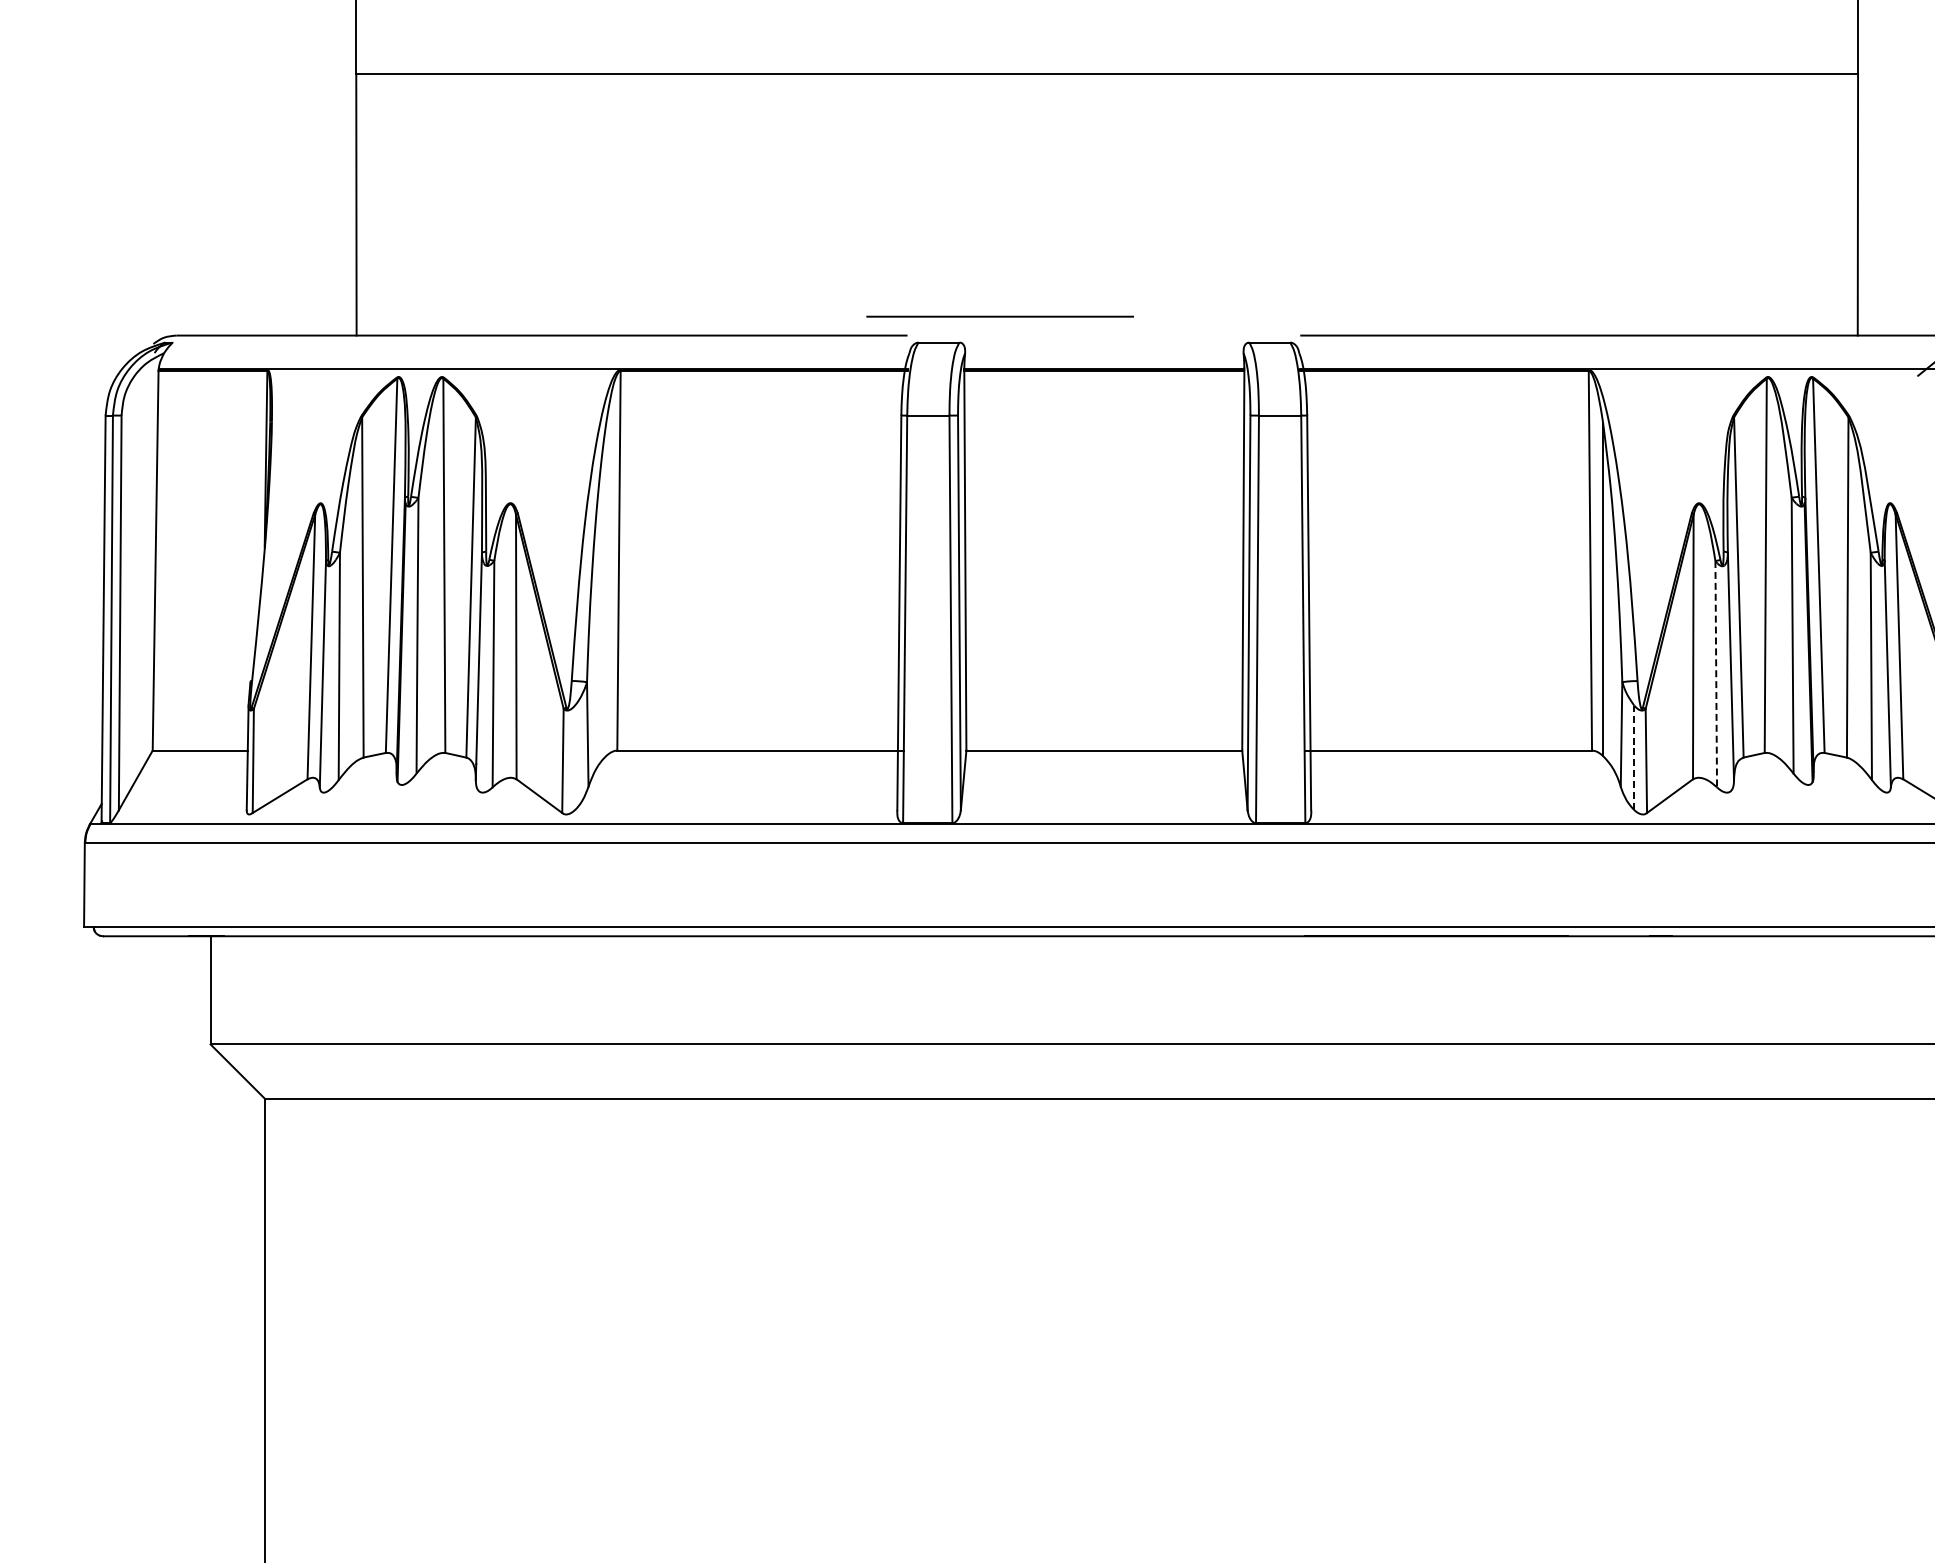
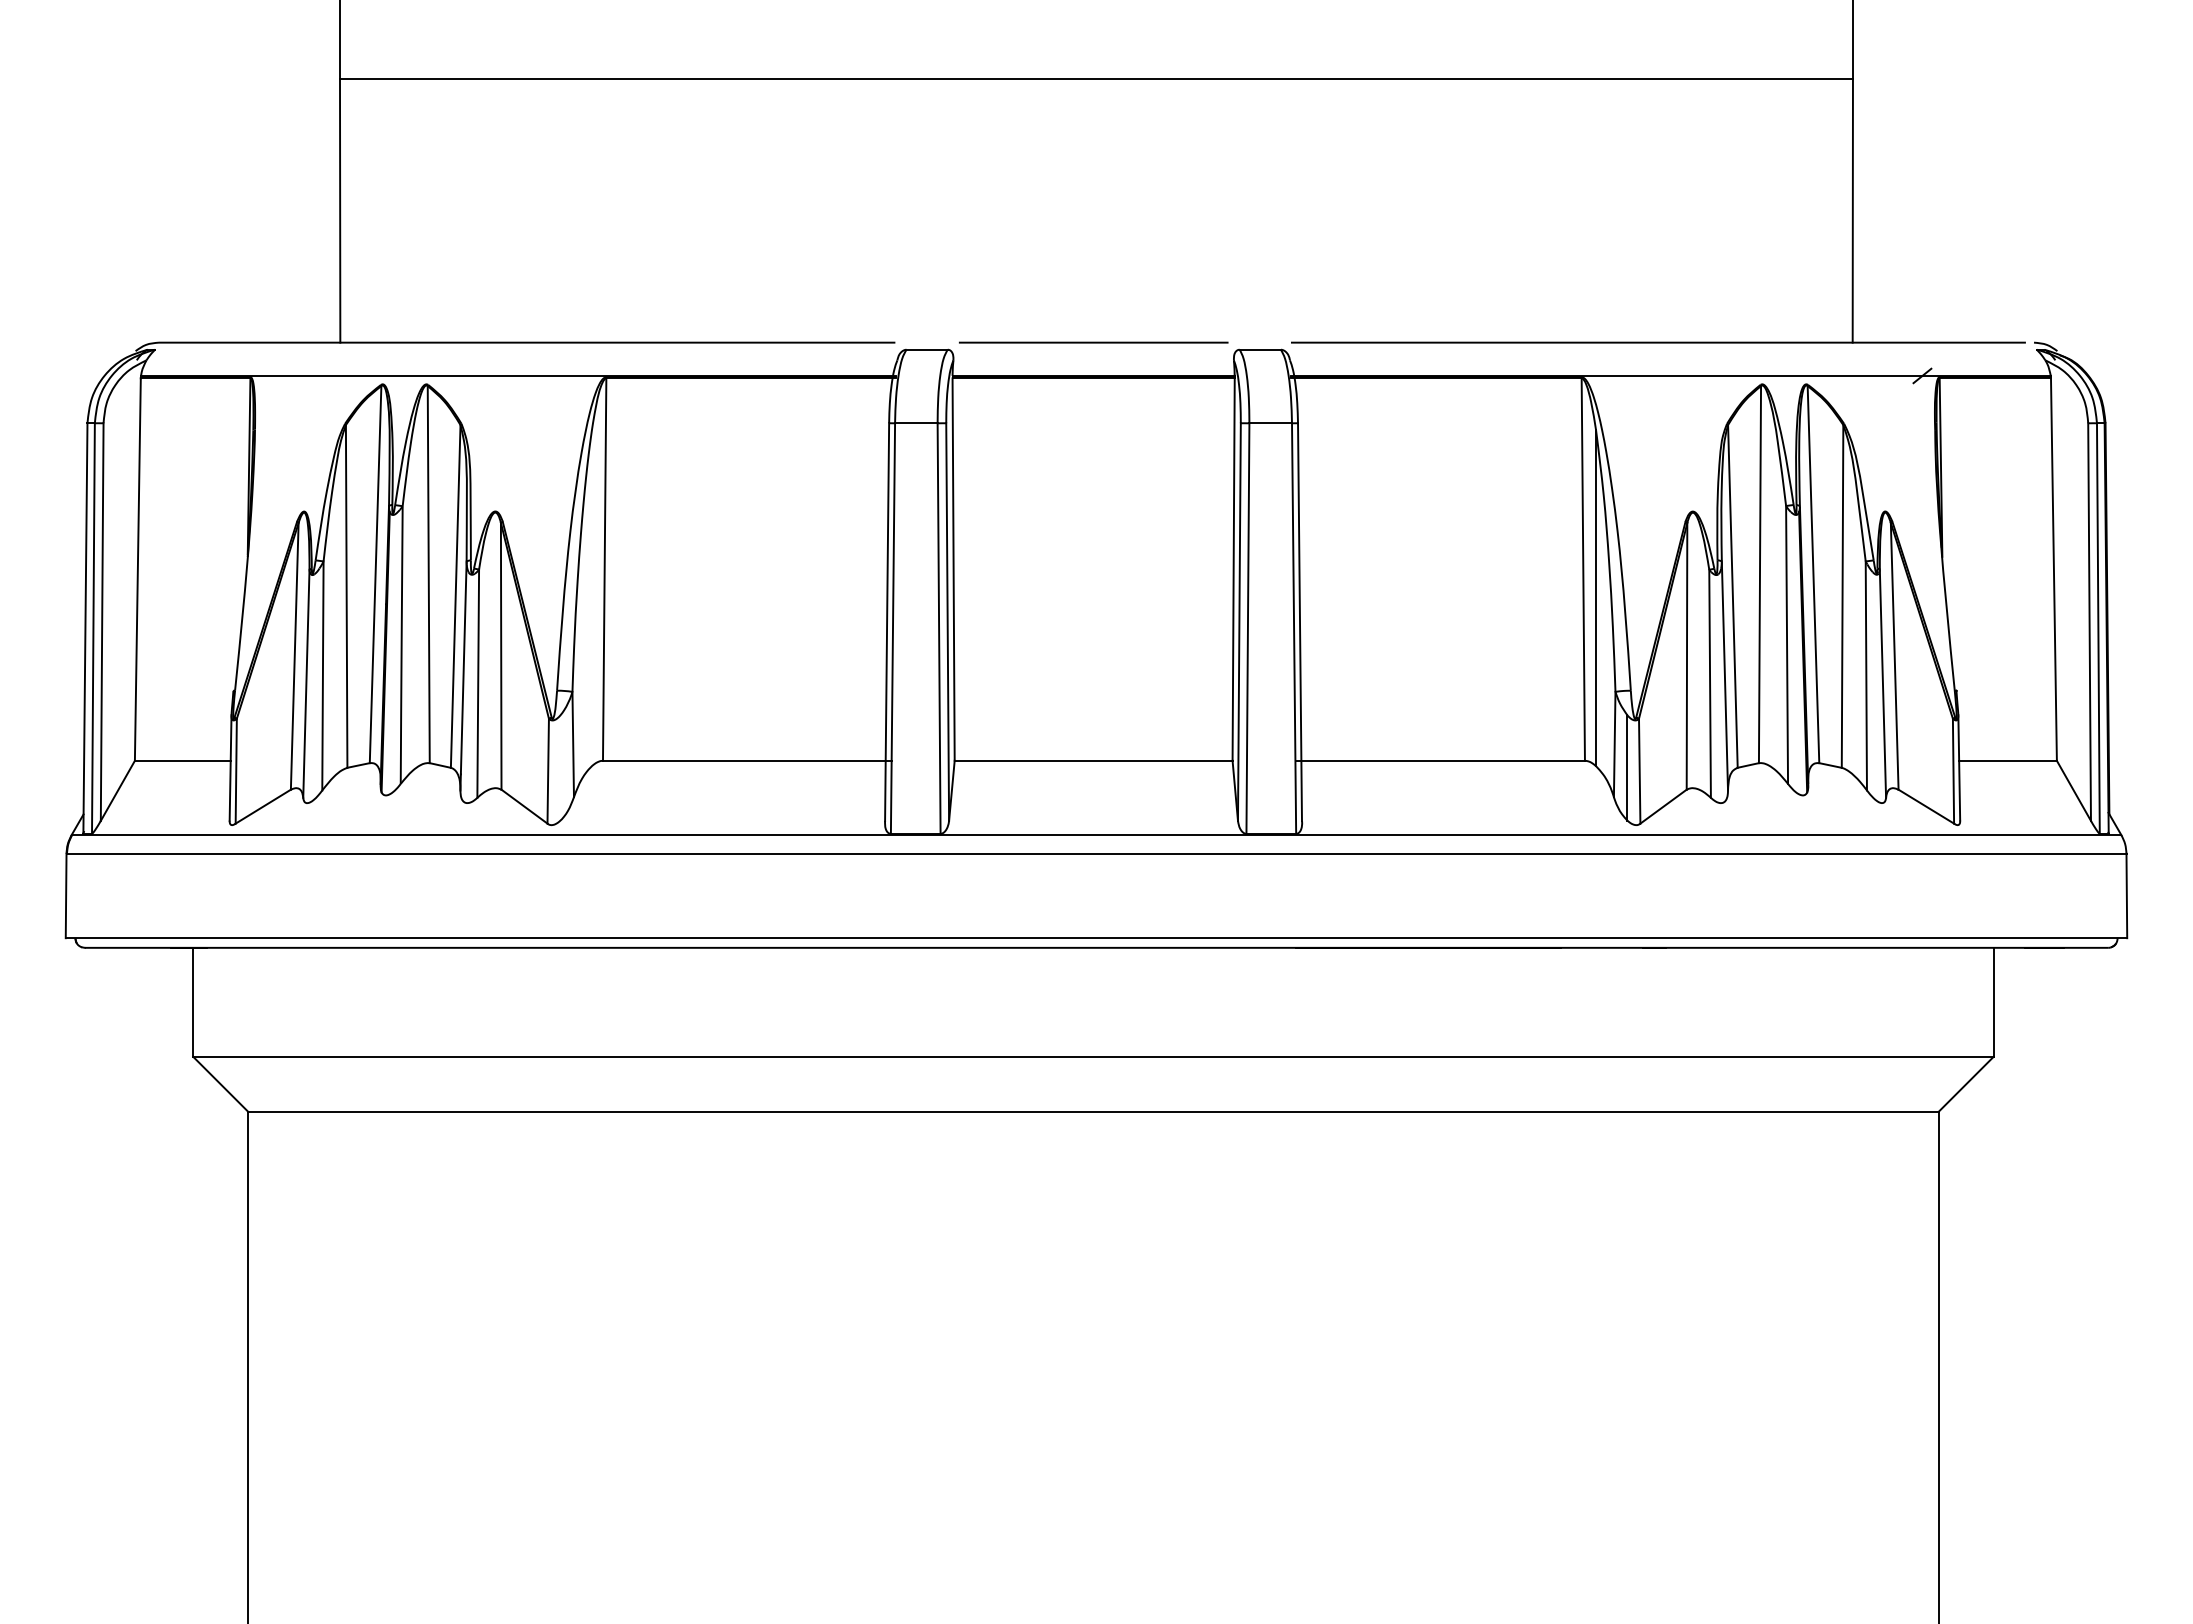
line: (999, 316) -> (1093, 342), moved
line: (1716, 674) -> (1710, 684), dashed -> solid
line: (1634, 758) -> (1627, 768), dashed -> solid

